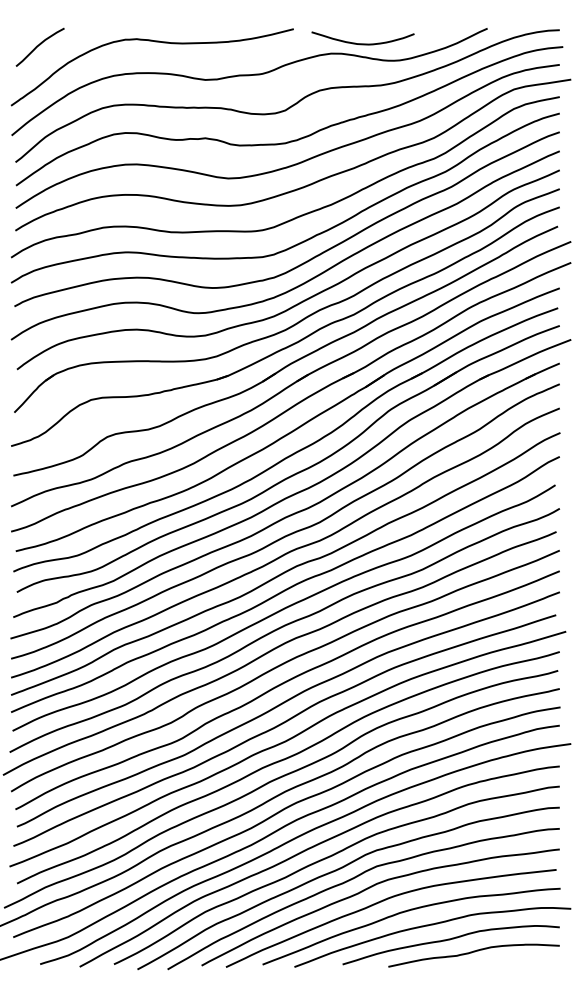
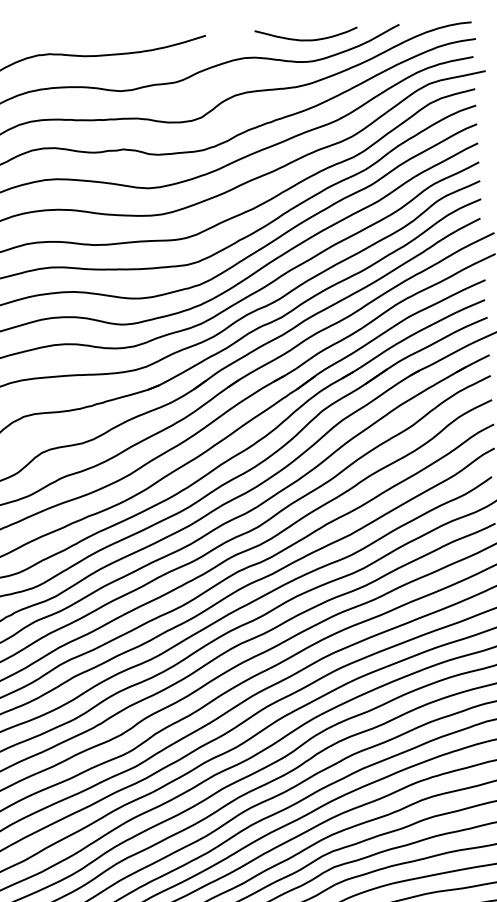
curve: (362, 43) -> (305, 39), moved

